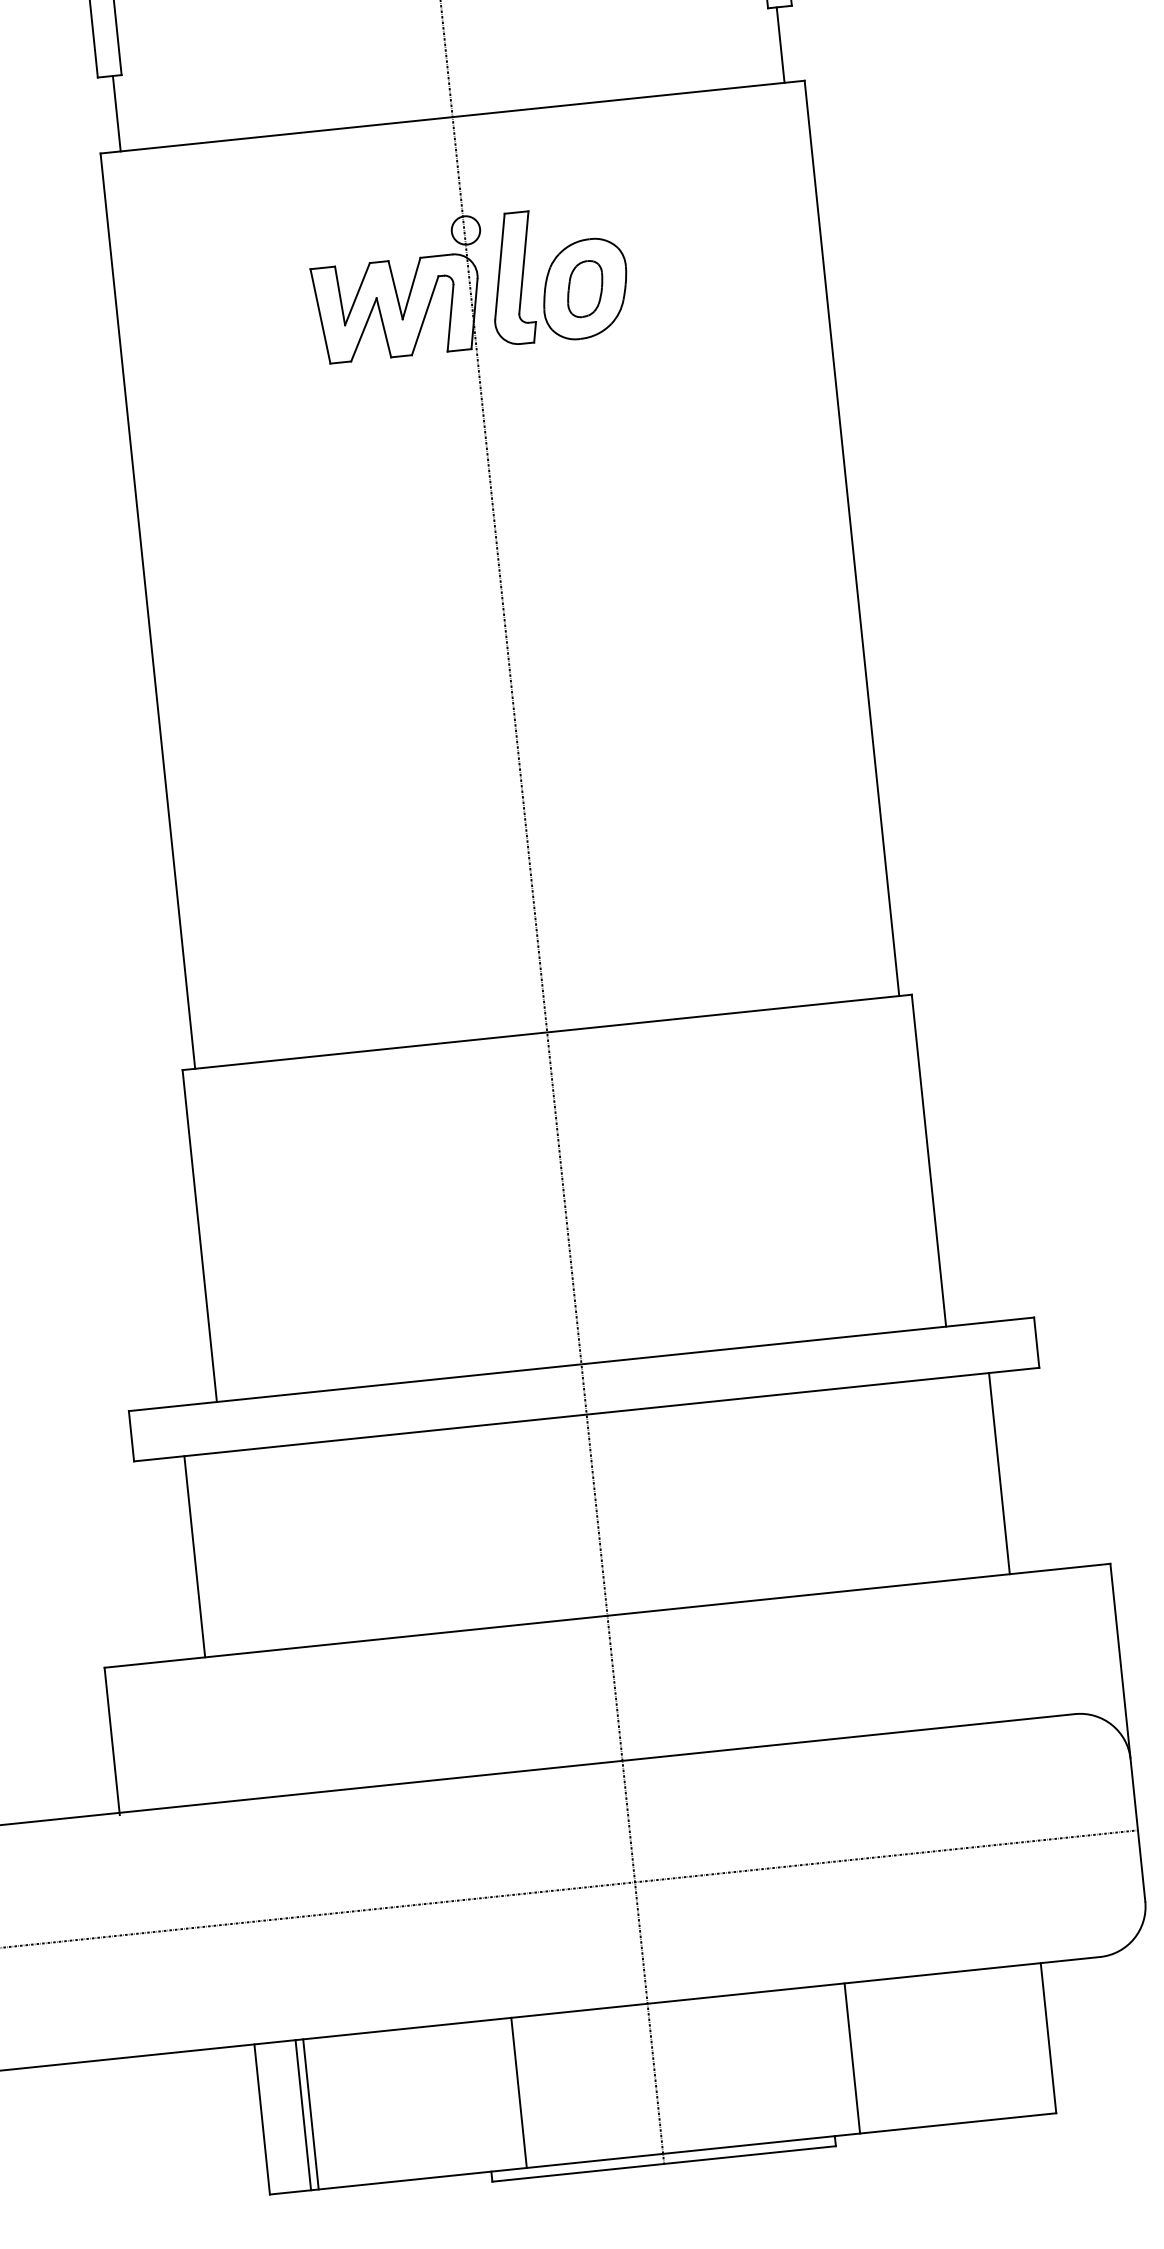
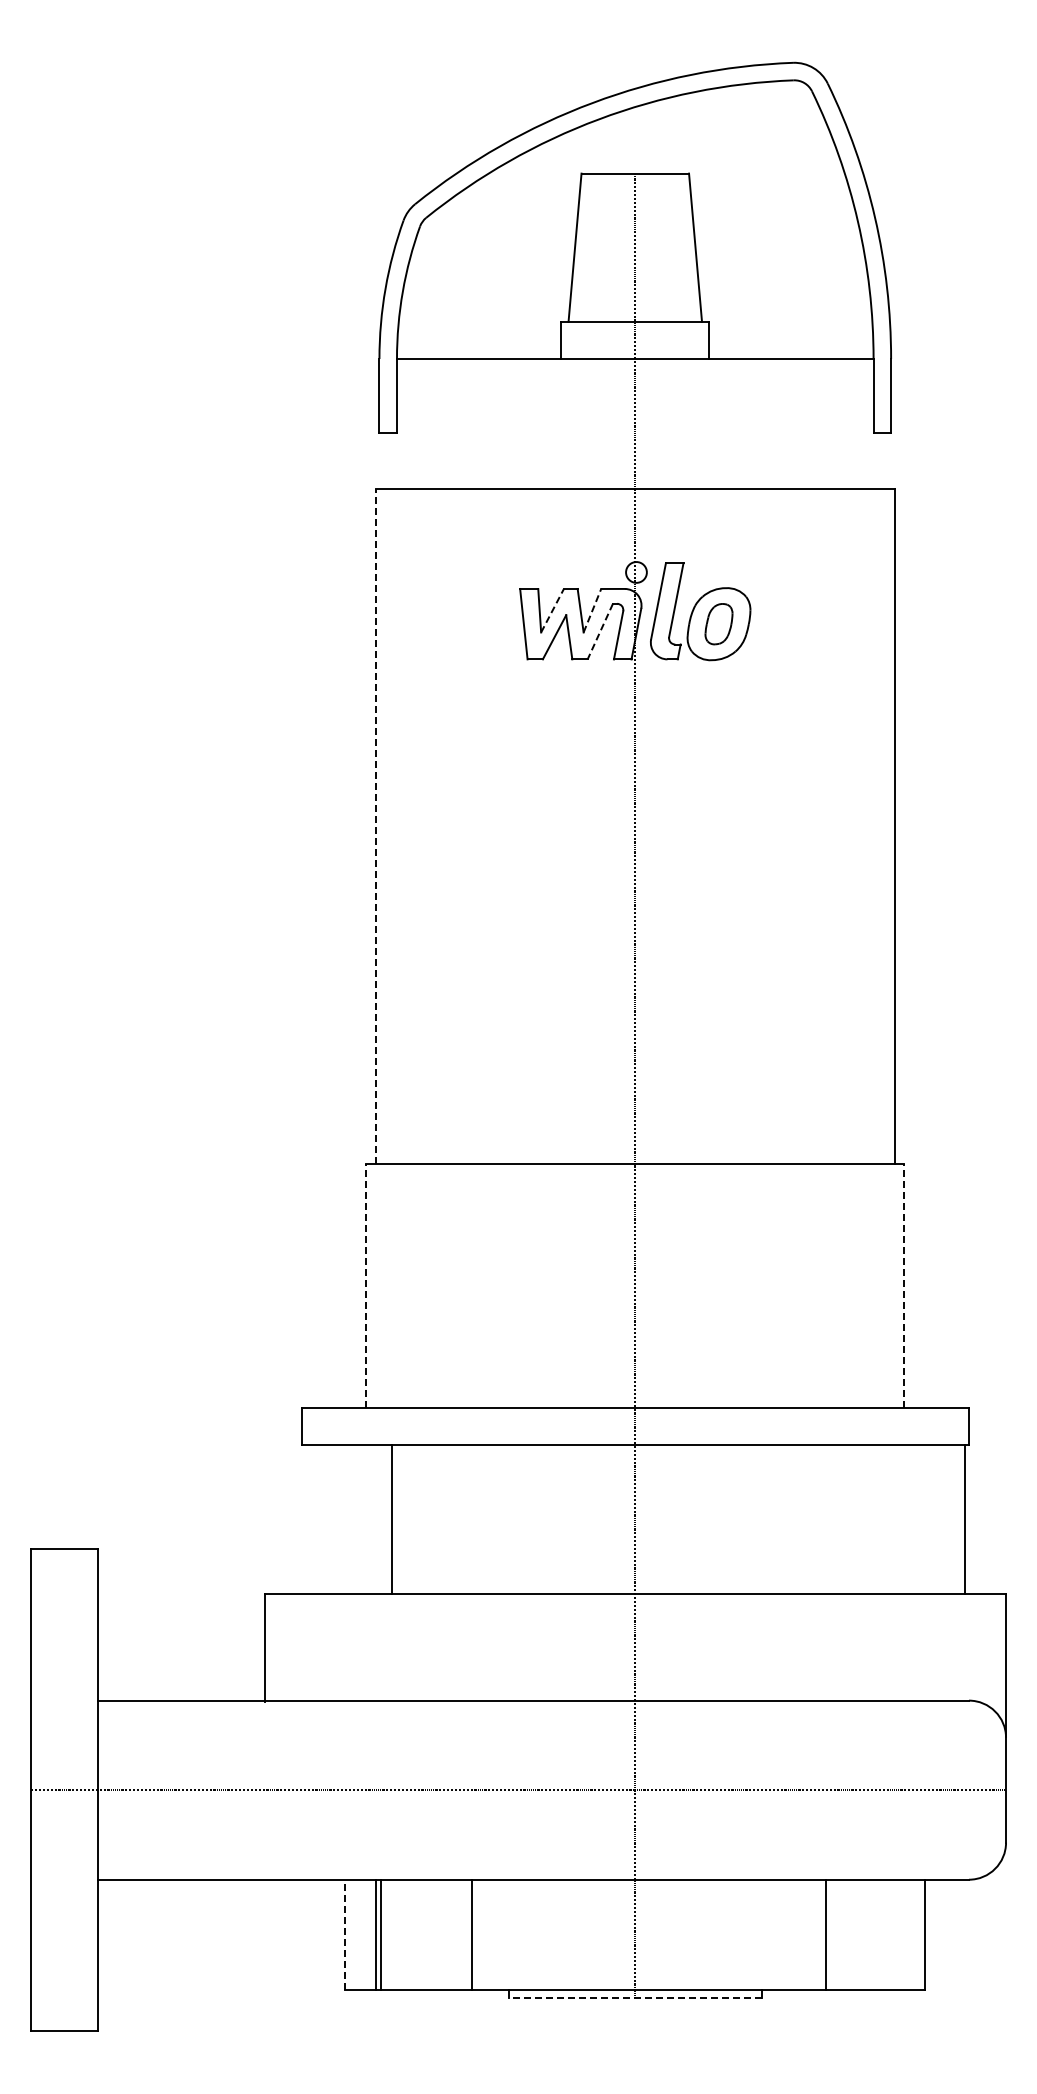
line: (779, 44) -> (879, 460), removed
line: (116, 113) -> (390, 460), removed
line: (411, 288) -> (592, 610), solid -> dashed
line: (357, 293) -> (552, 610), solid -> dashed
line: (425, 315) -> (600, 631), solid -> dashed
line: (147, 610) -> (375, 825), solid -> dashed
line: (929, 1160) -> (904, 1285), solid -> dashed
line: (199, 1235) -> (366, 1285), solid -> dashed
line: (998, 1473) -> (964, 1519), moved
line: (194, 1556) -> (391, 1519), moved
line: (852, 2057) -> (825, 1934), moved
line: (518, 2092) -> (471, 1934), moved
line: (262, 2118) -> (345, 1934), solid -> dashed
line: (664, 2163) -> (635, 1997), solid -> dashed

